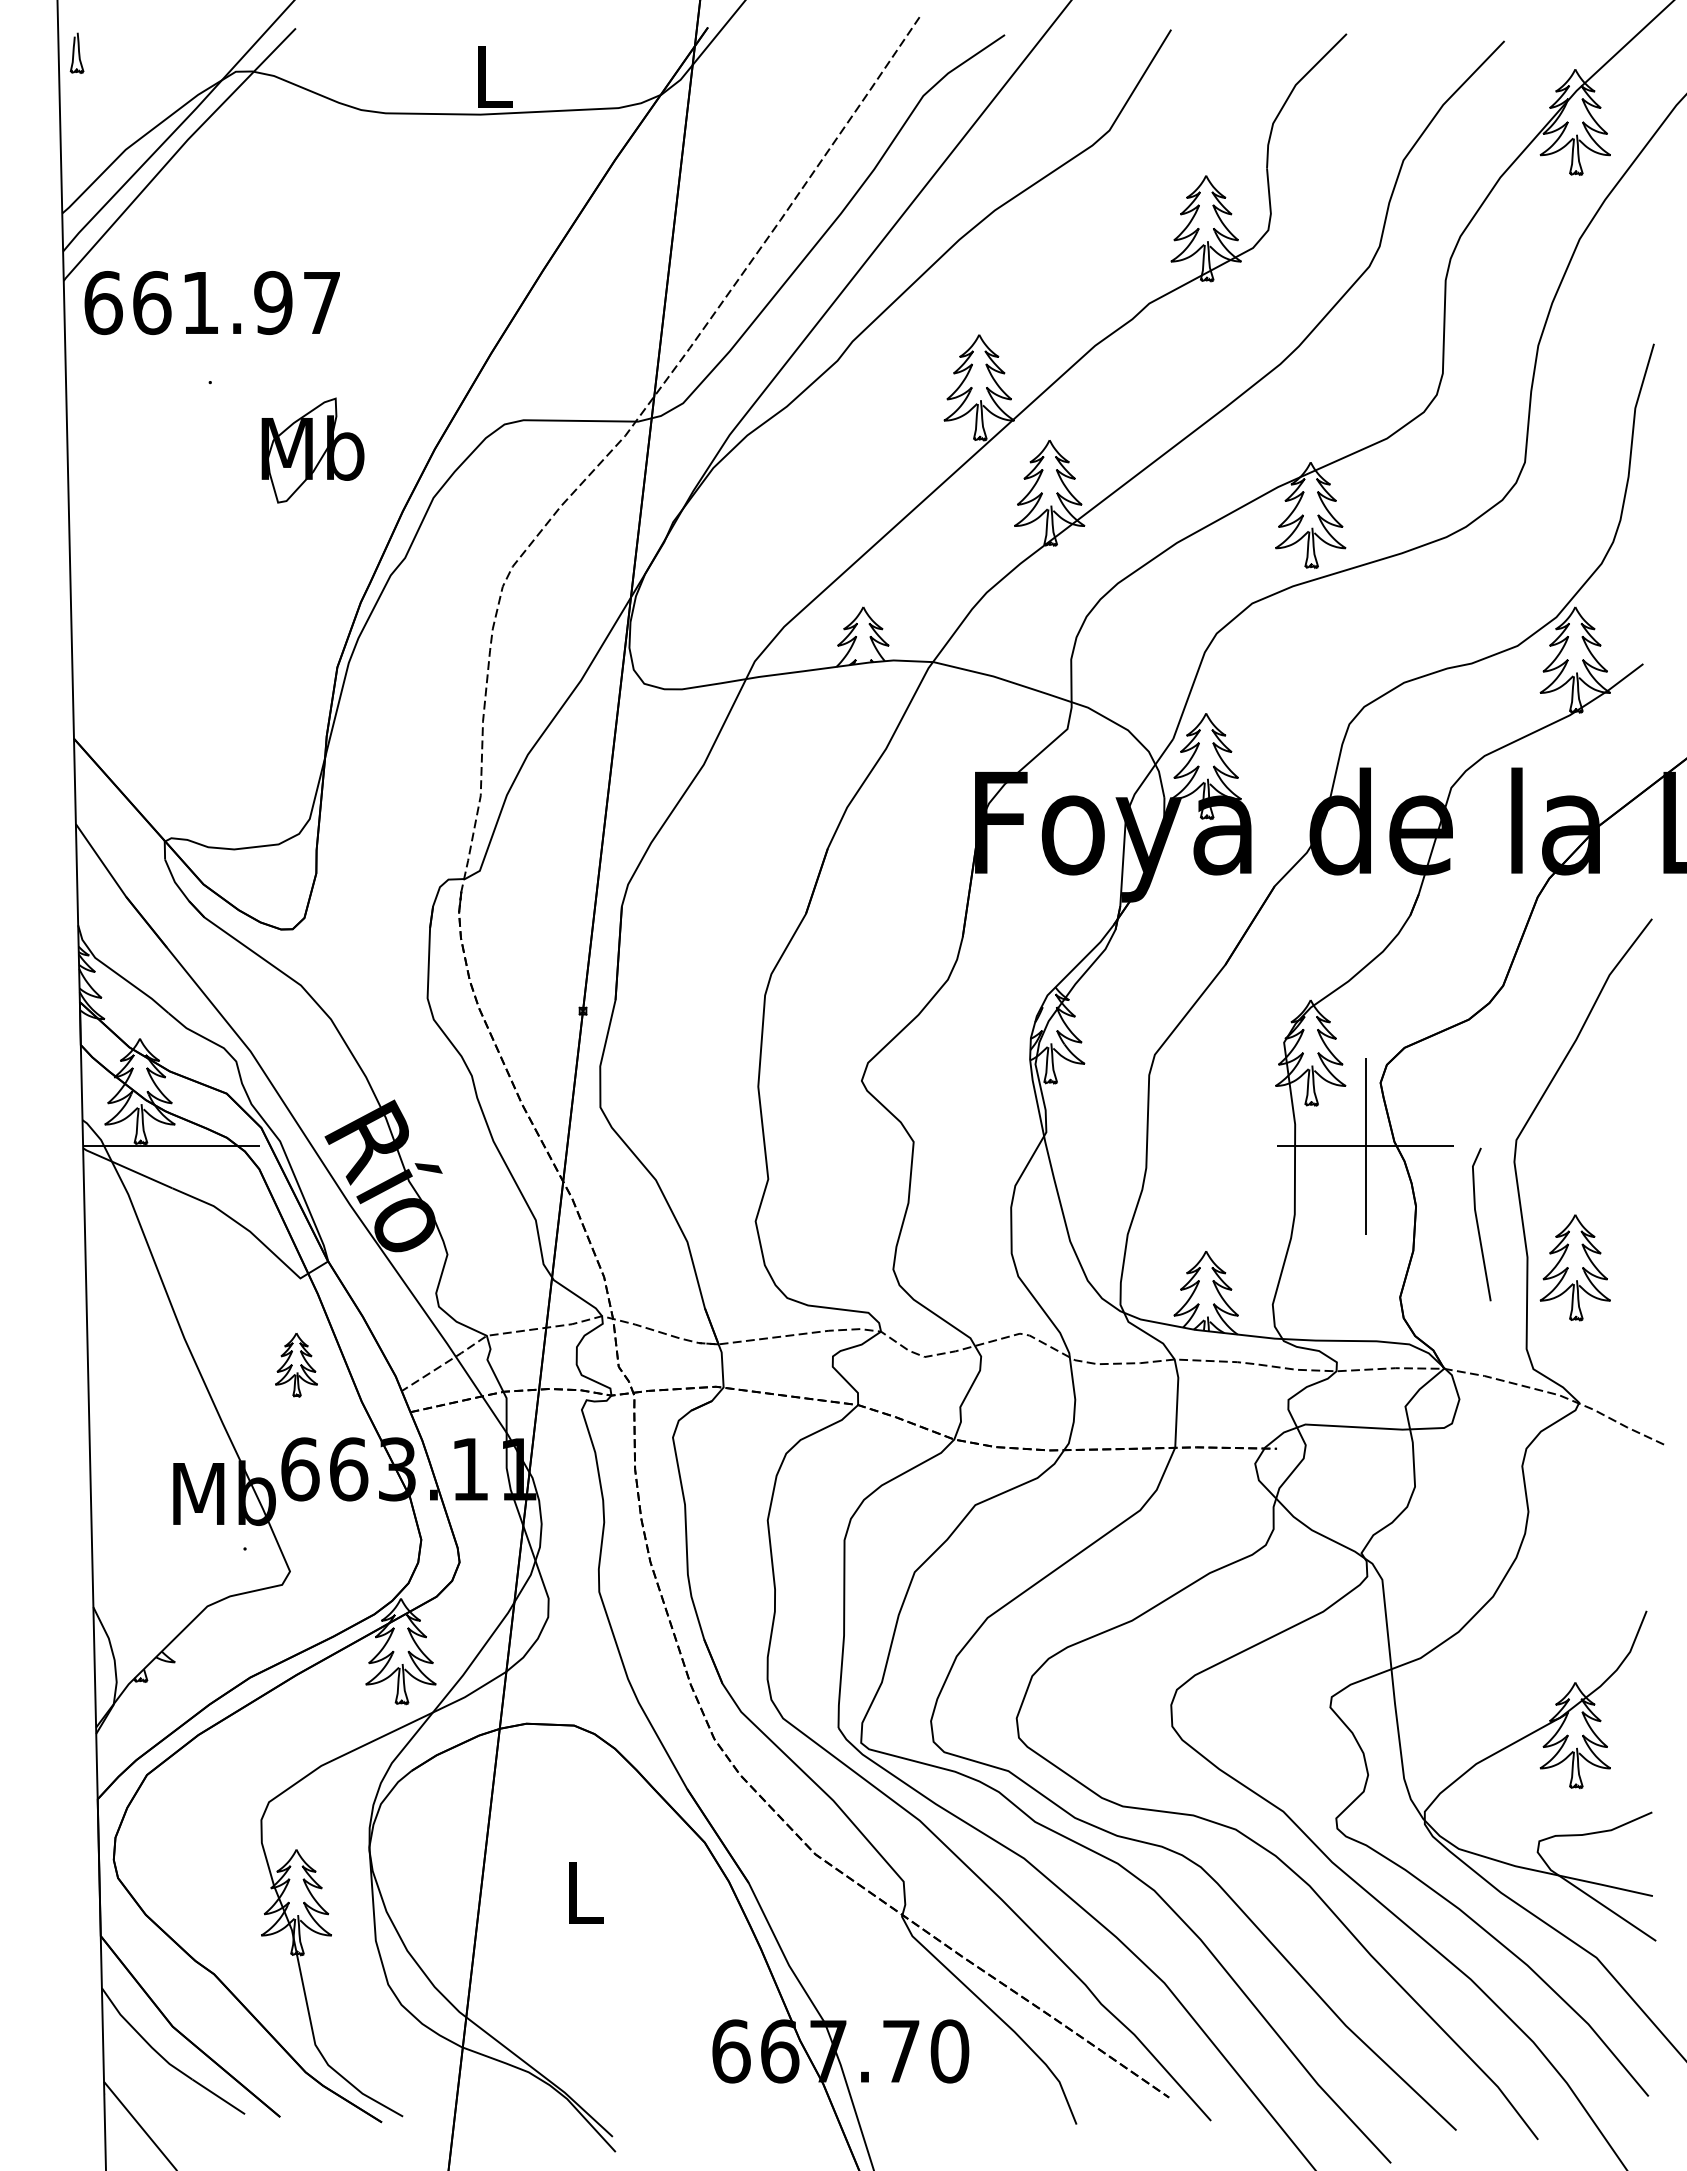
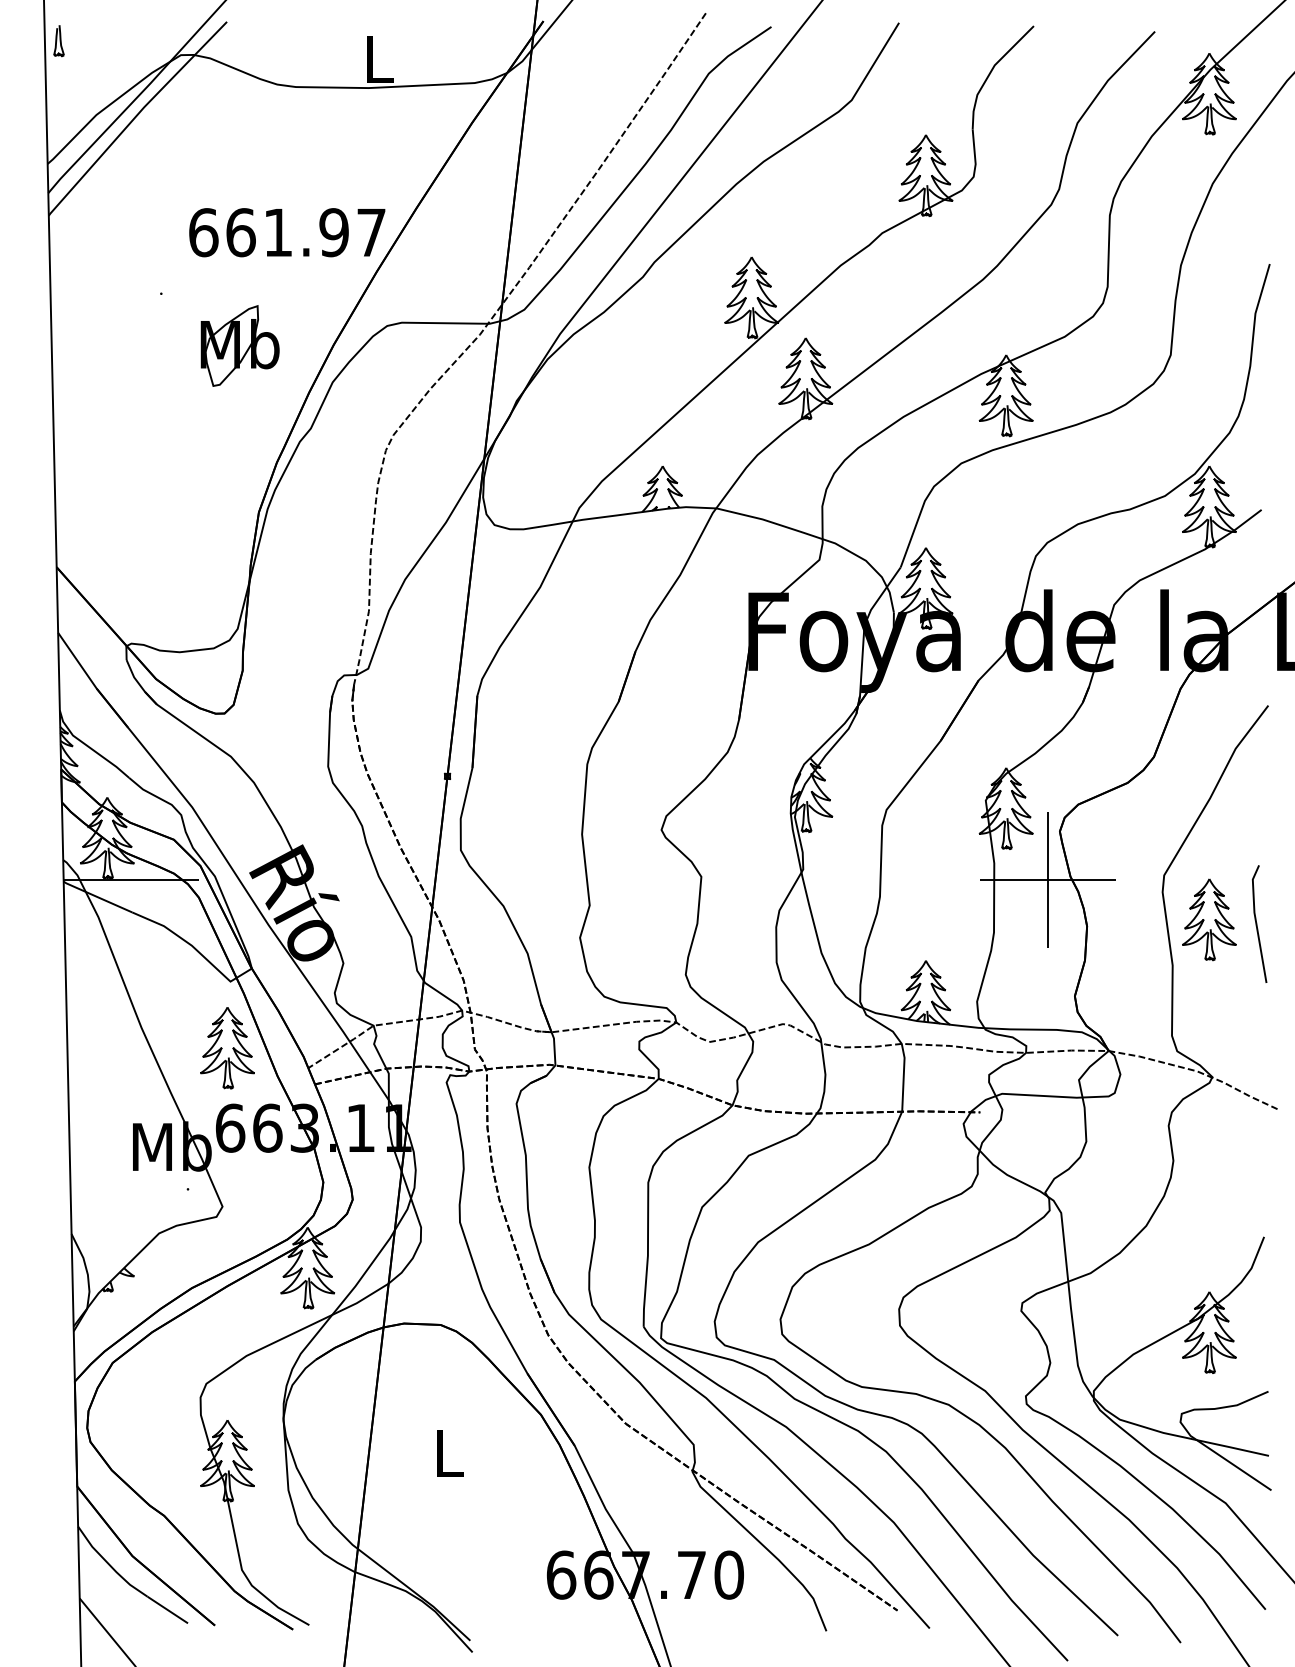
text: (211, 303) -> (286, 233), moved
line: (1478, 1224) -> (1257, 924), moved
part: (1574, 1267) -> (1208, 919), moved
part: (296, 1364) -> (227, 1047), size x1.67

